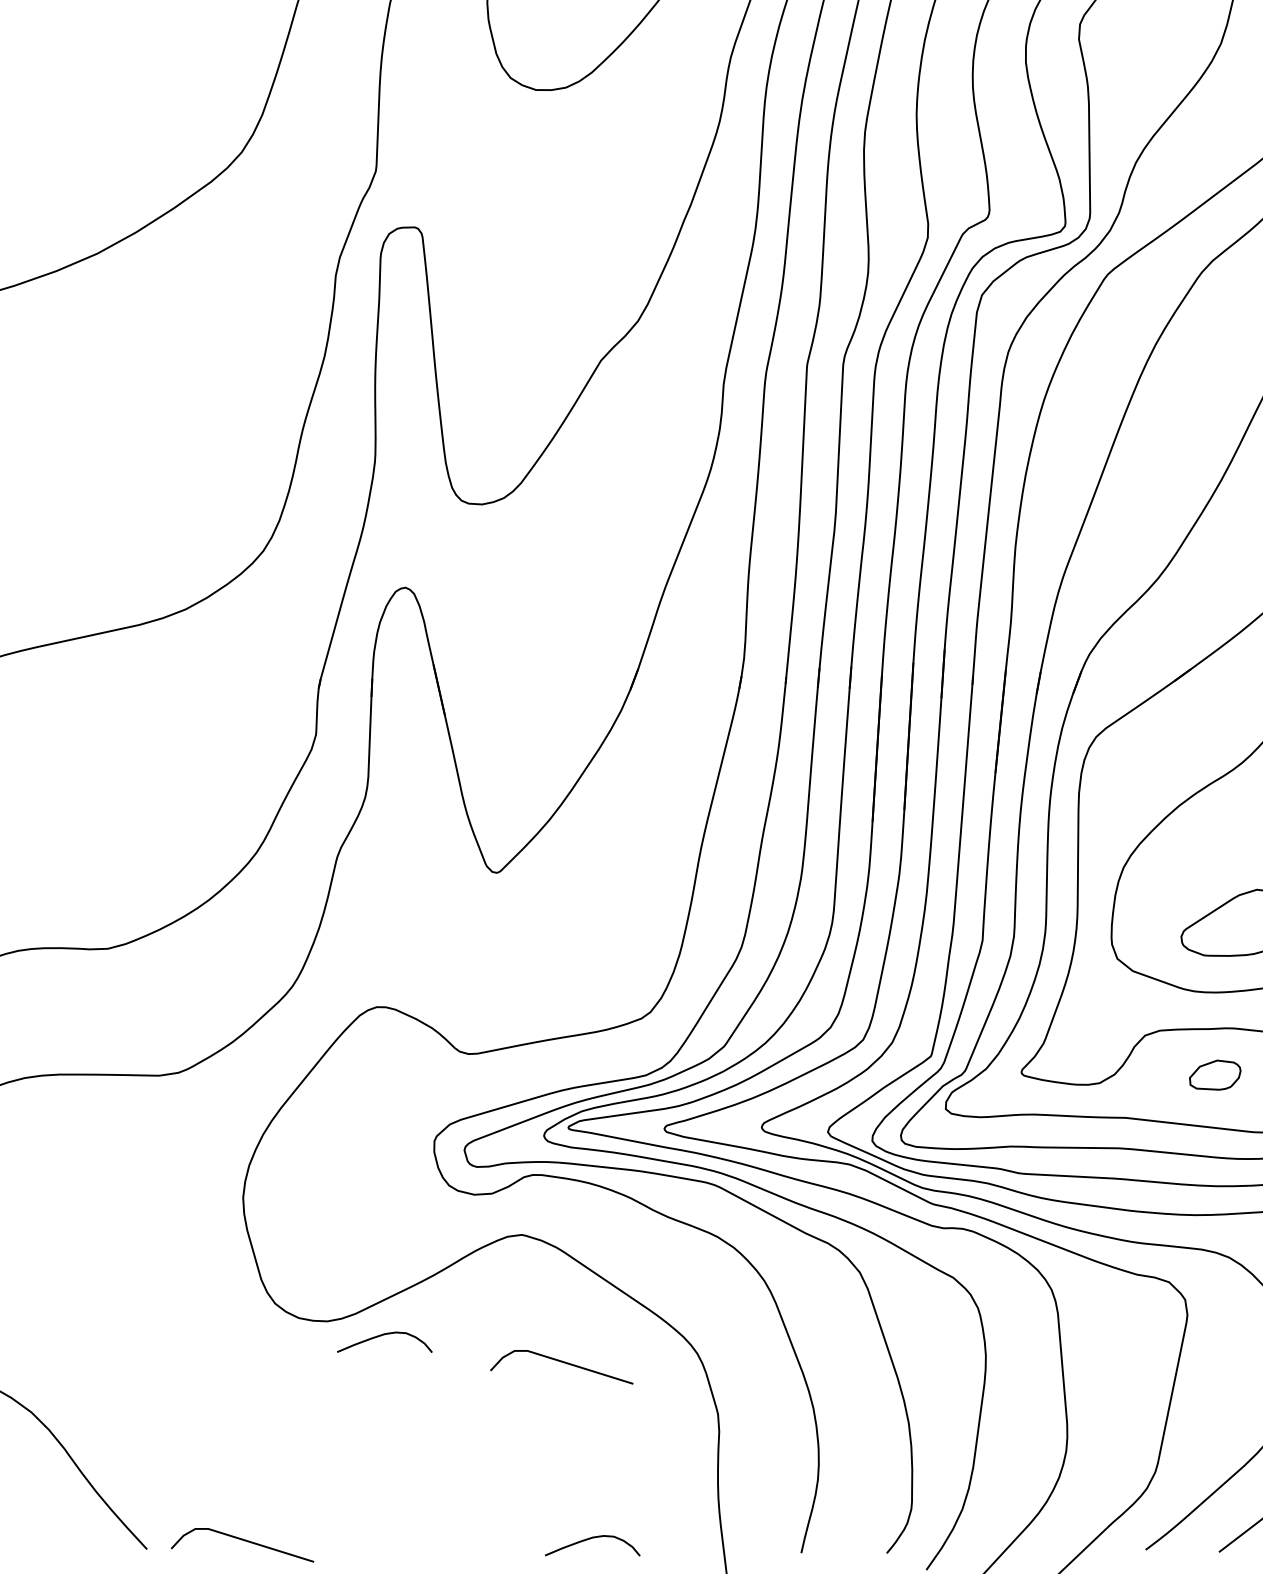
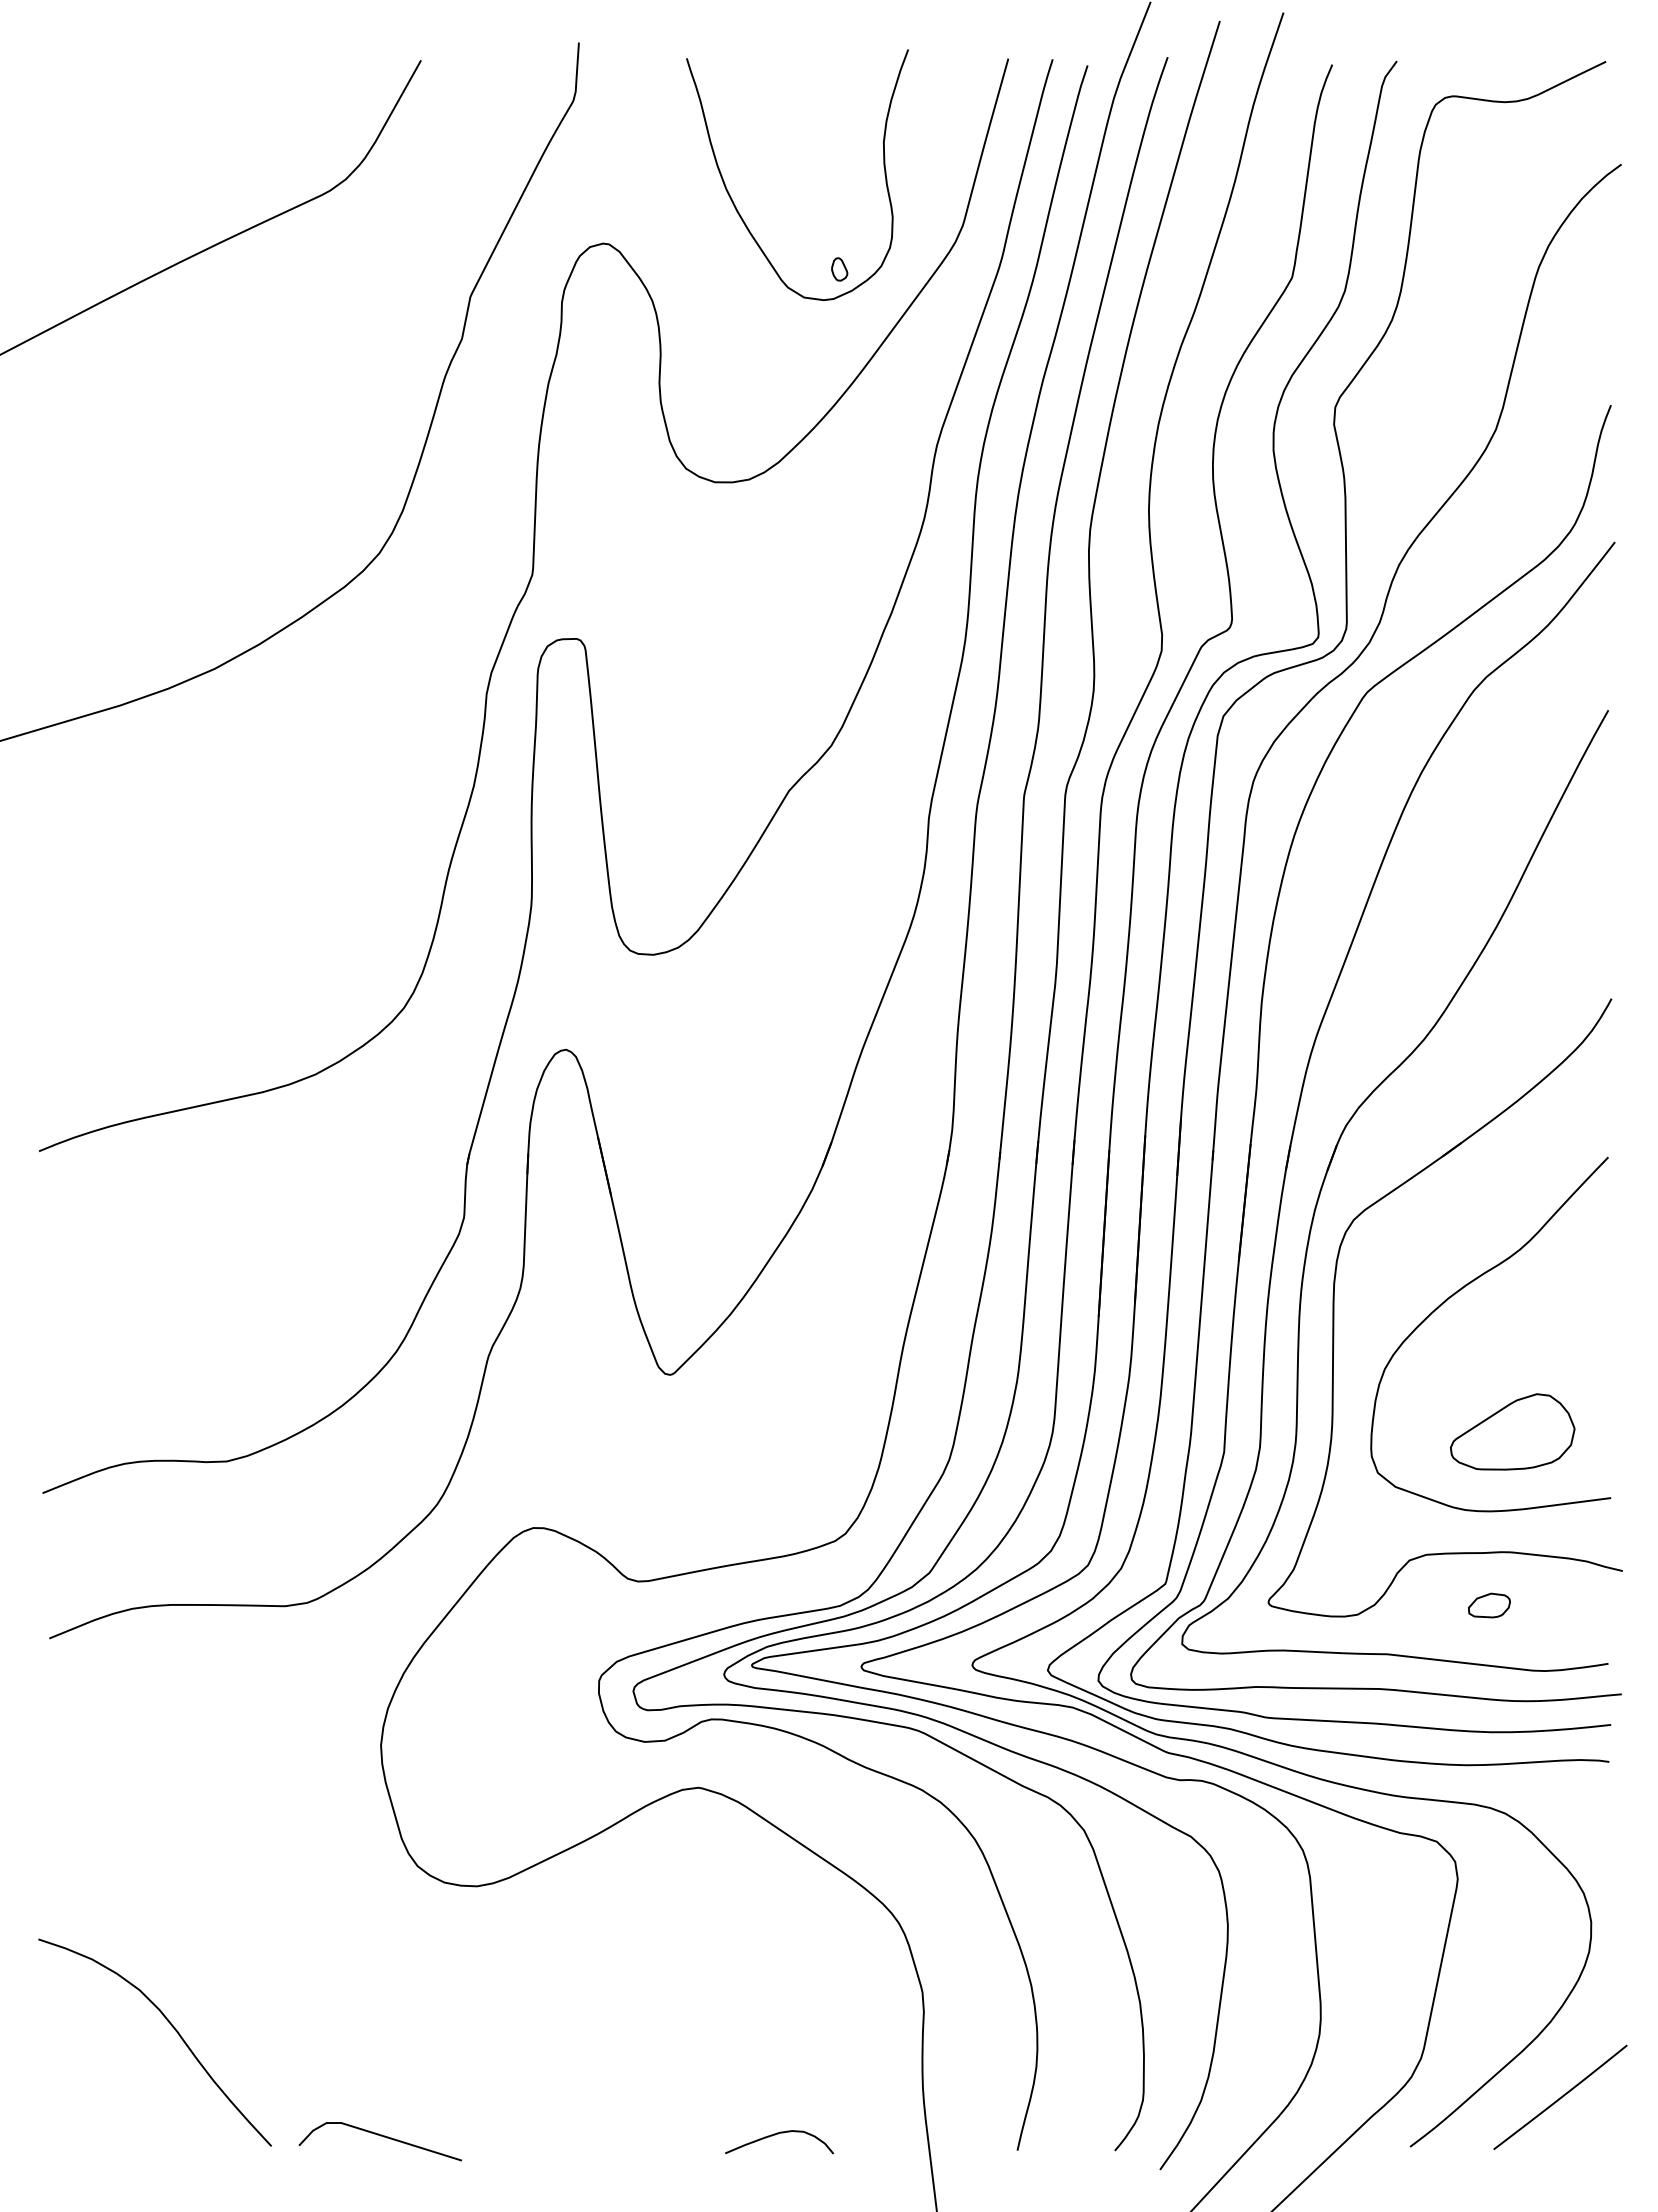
part: (1215, 1075) -> (1489, 1605), size x0.71
curve: (383, 1335) -> (541, 1902), removed
line: (561, 1362) -> (744, 1933), removed

